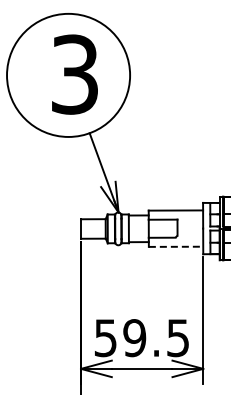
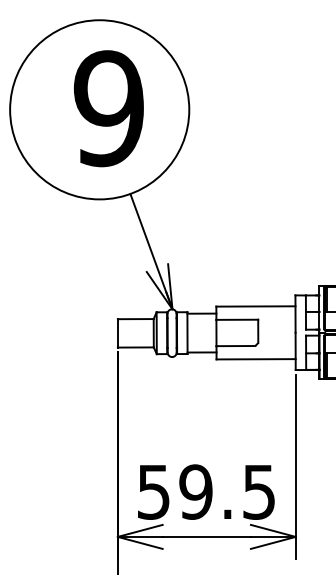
text: (74, 74) -> (108, 108), 3 -> 9
line: (176, 246) -> (256, 358), dashed -> solid

